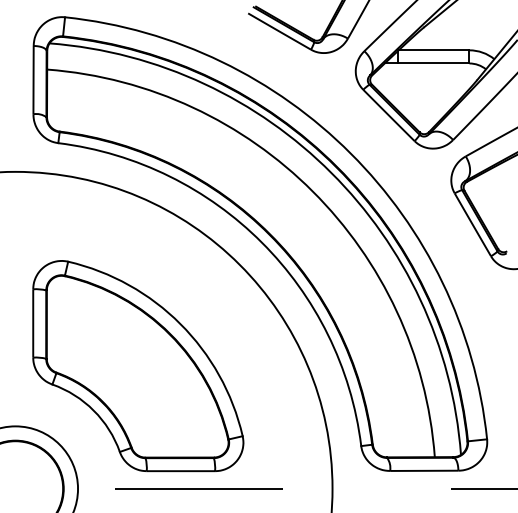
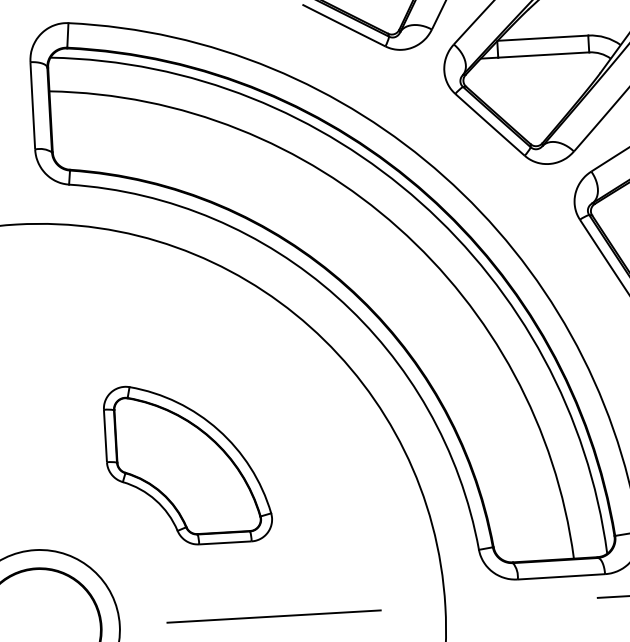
part: (138, 366) -> (188, 464), size x0.6

